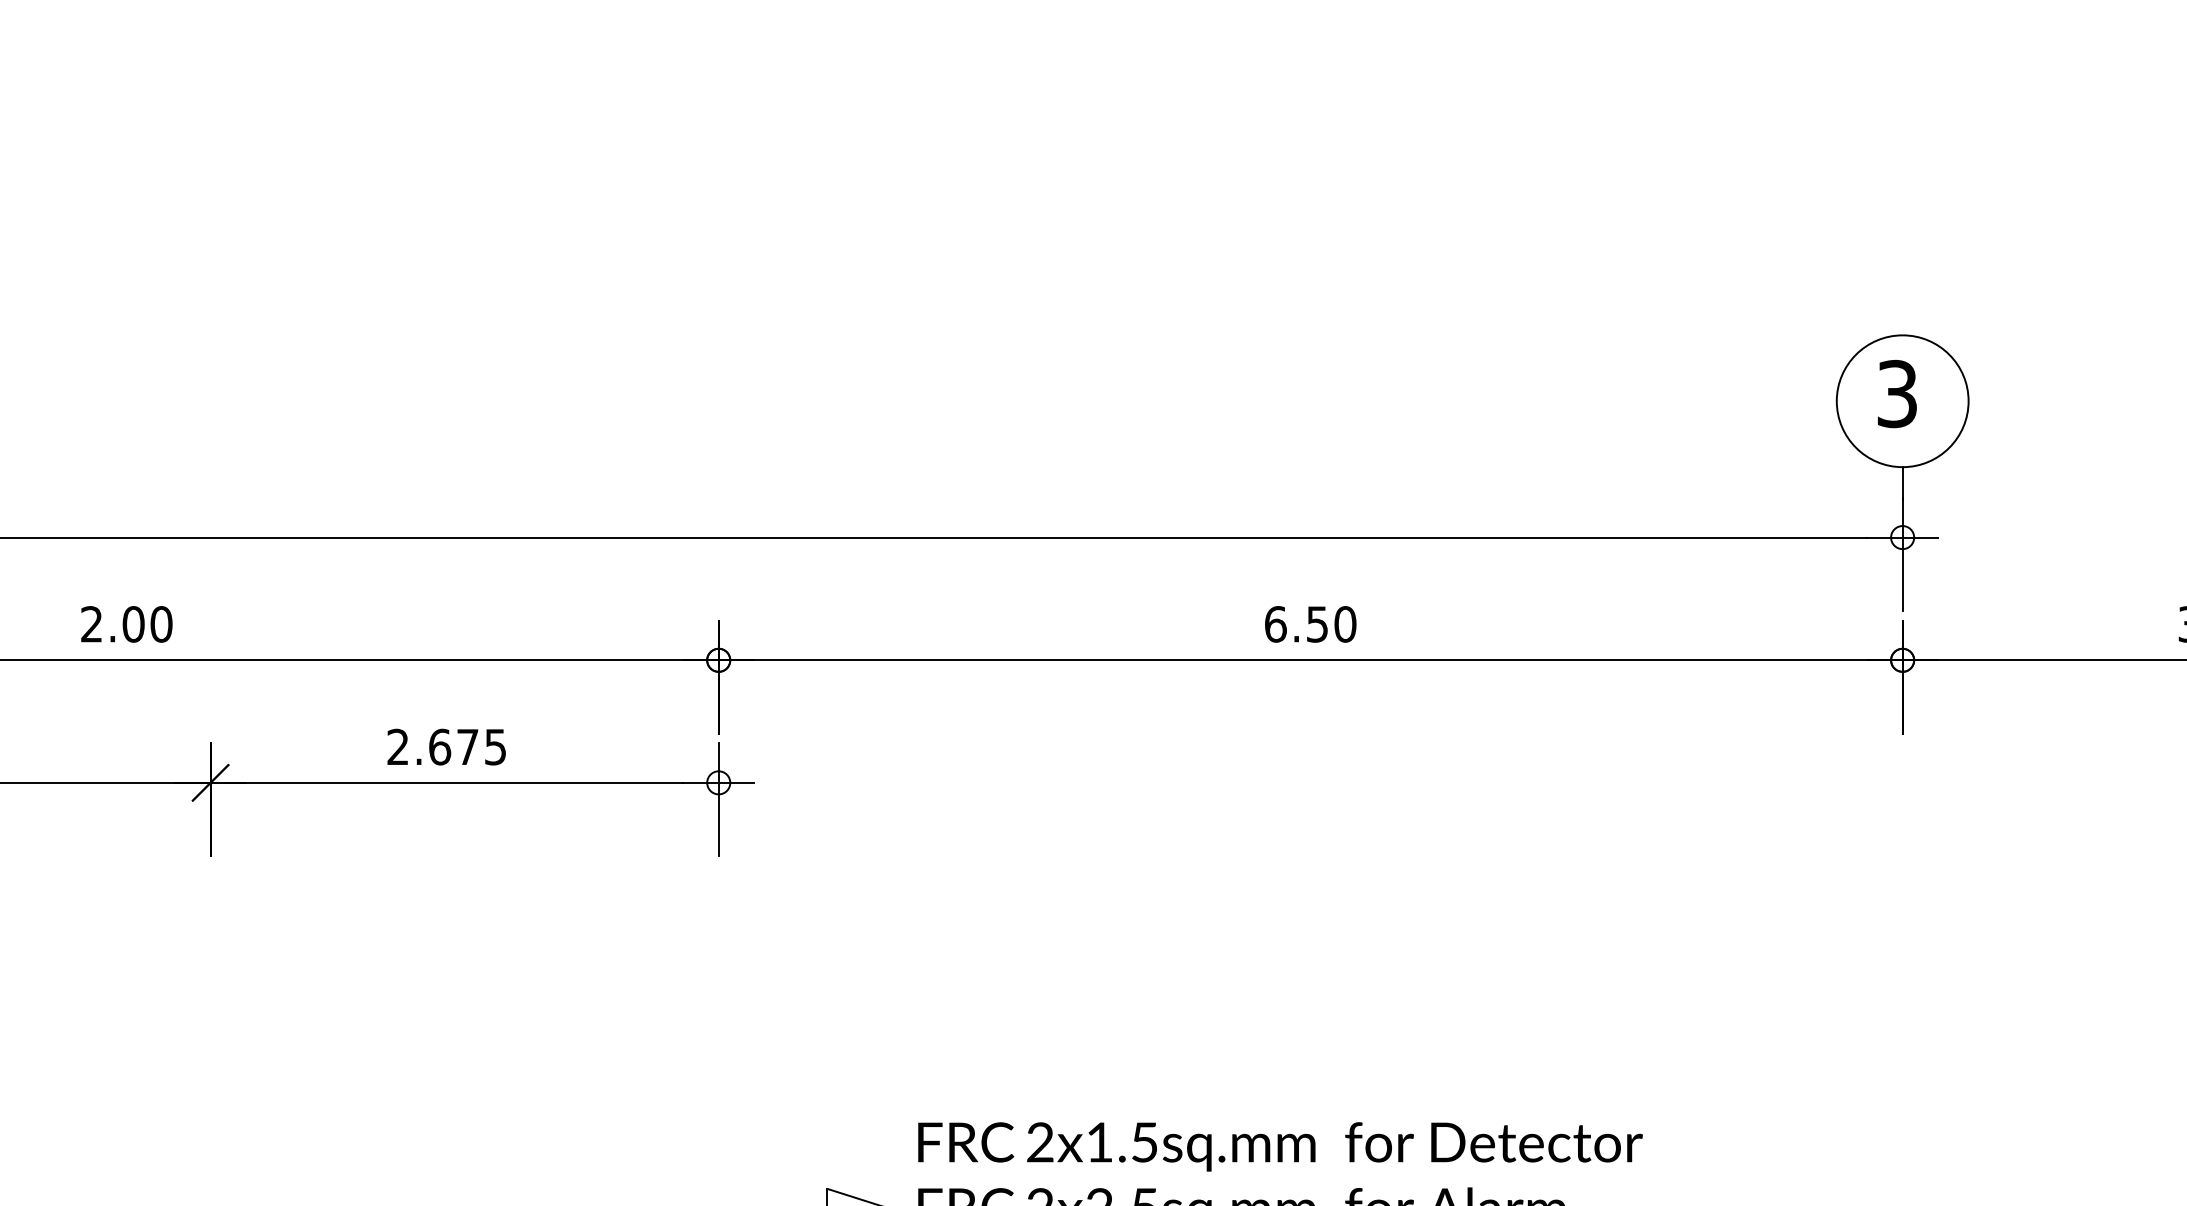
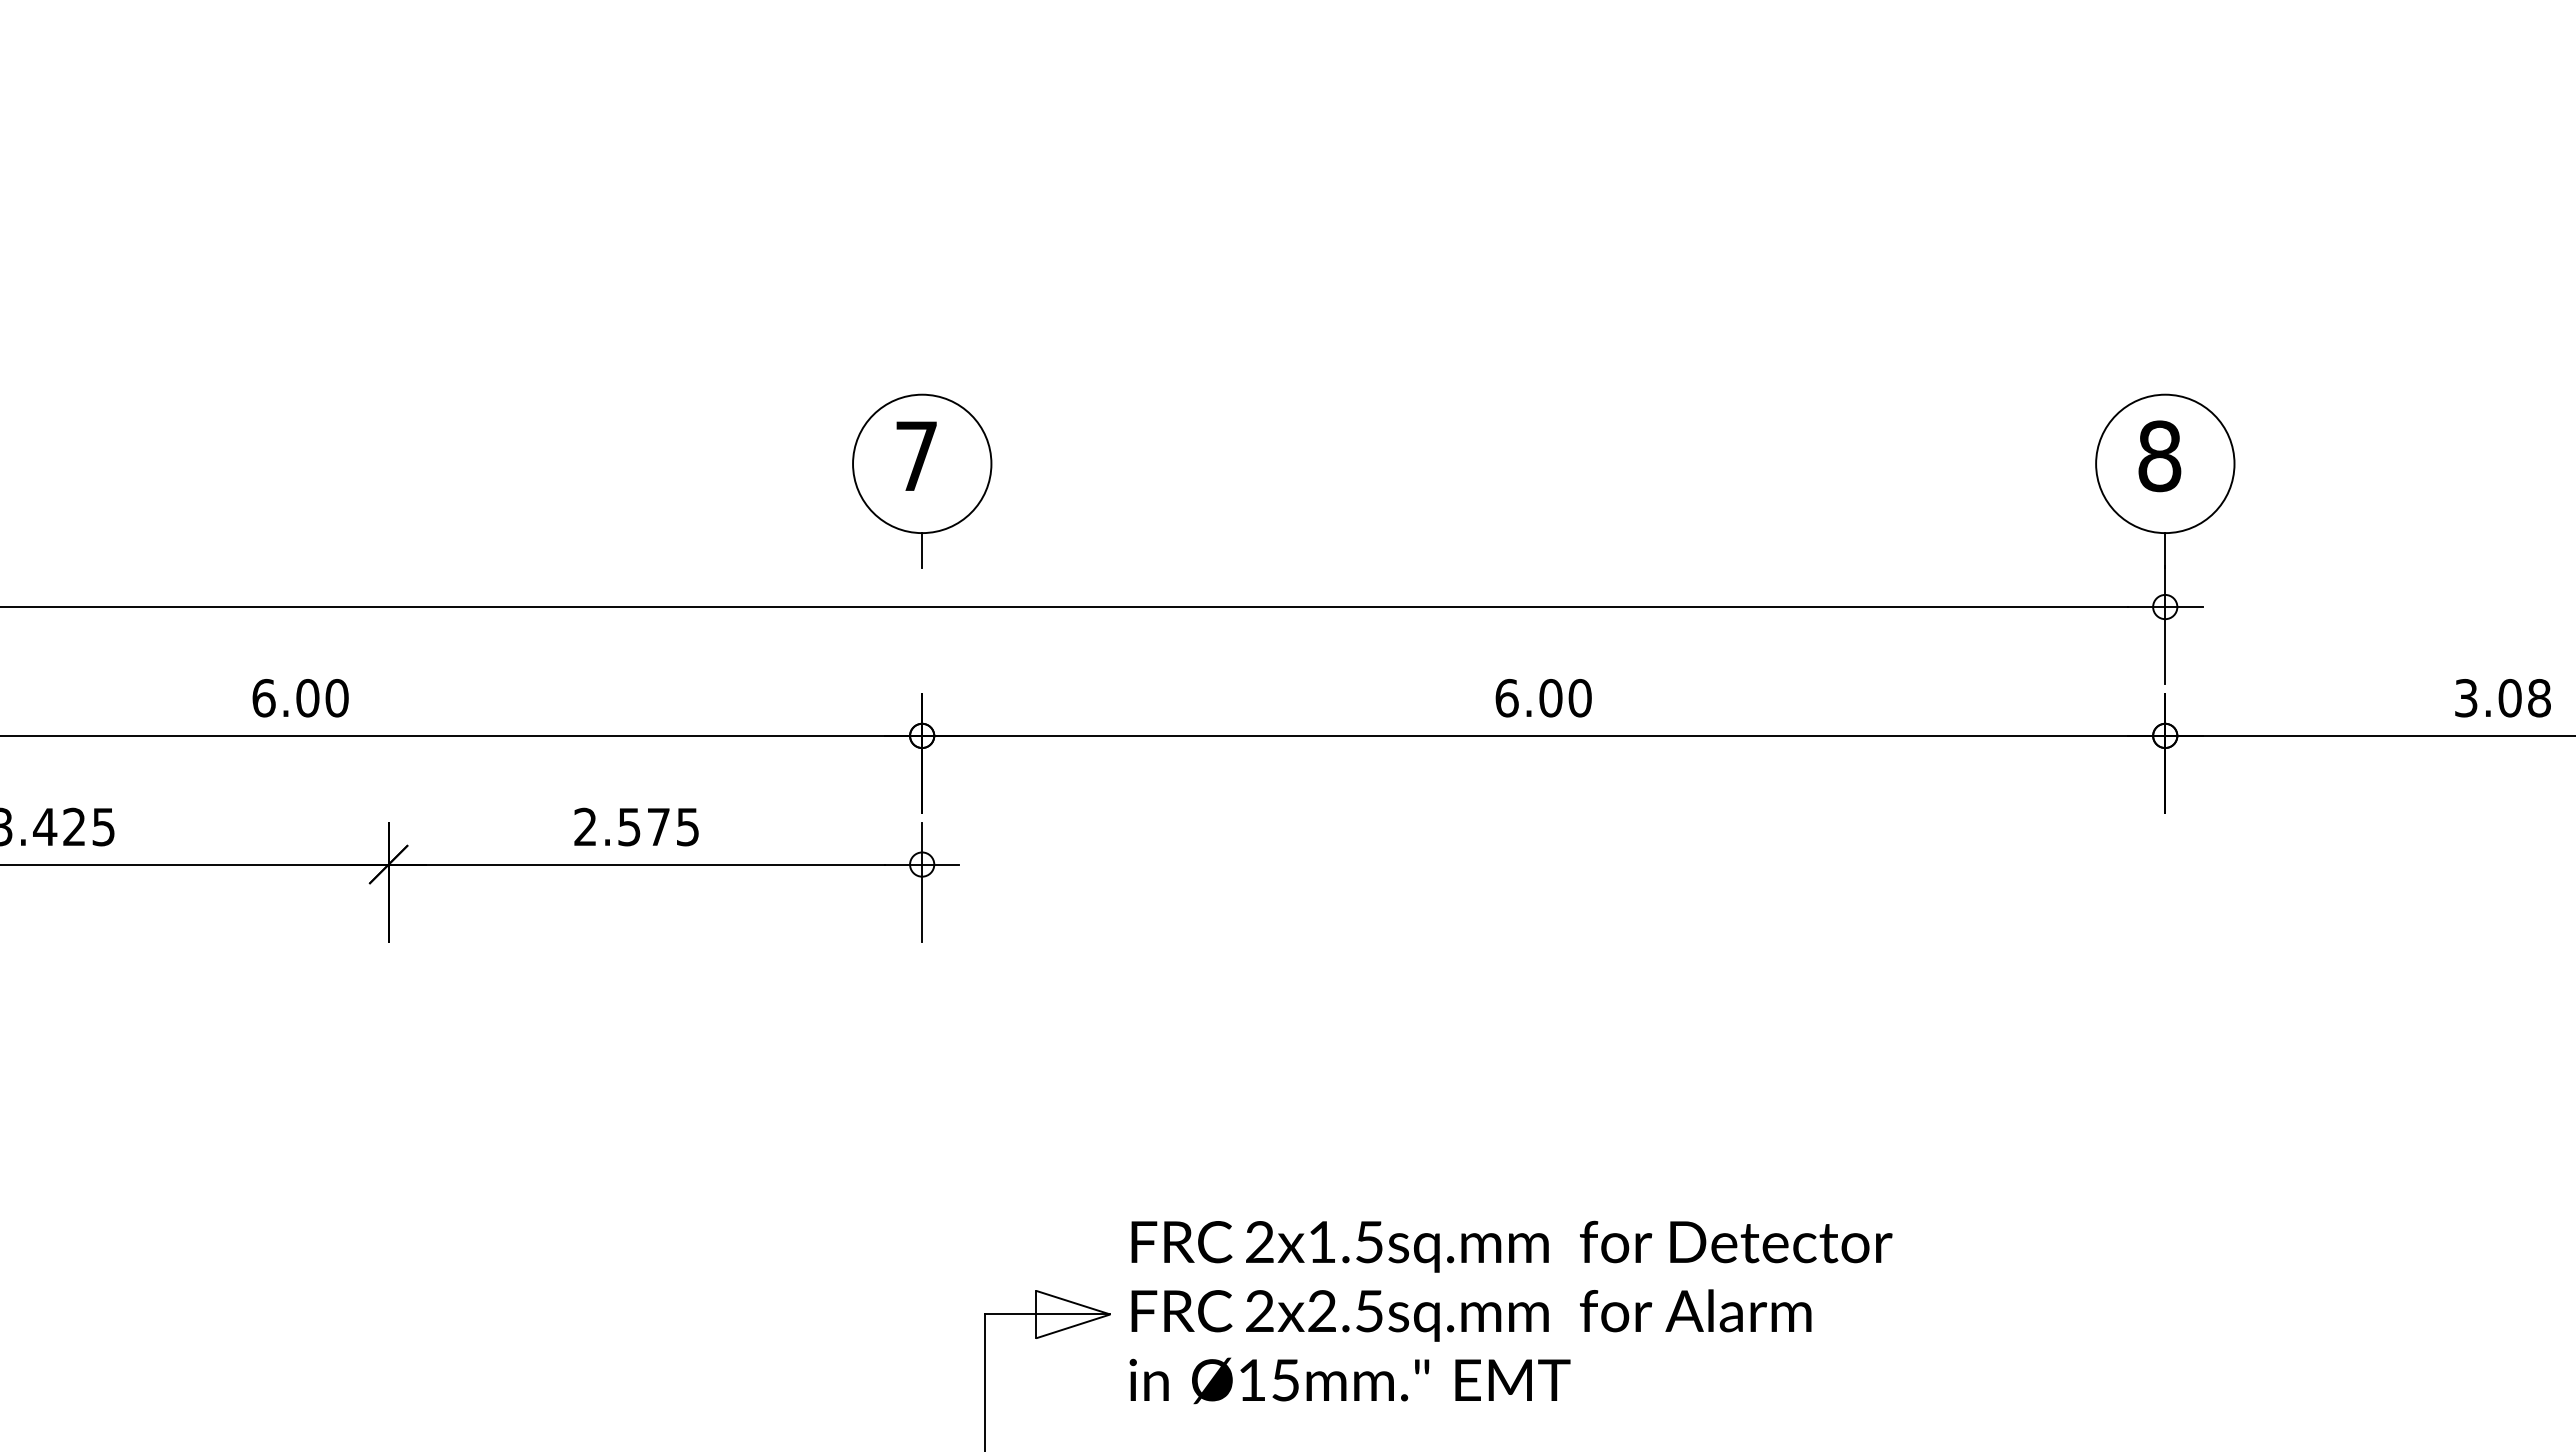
text: (1897, 394) -> (2159, 456), 3 -> 8
part: (719, 417) -> (922, 480), added
text: (91, 624) -> (263, 698), 2.00 -> 6.00
text: (1317, 624) -> (1550, 698), 6.50 -> 6.00
text: (439, 746) -> (629, 826), 2.675 -> 2.575

